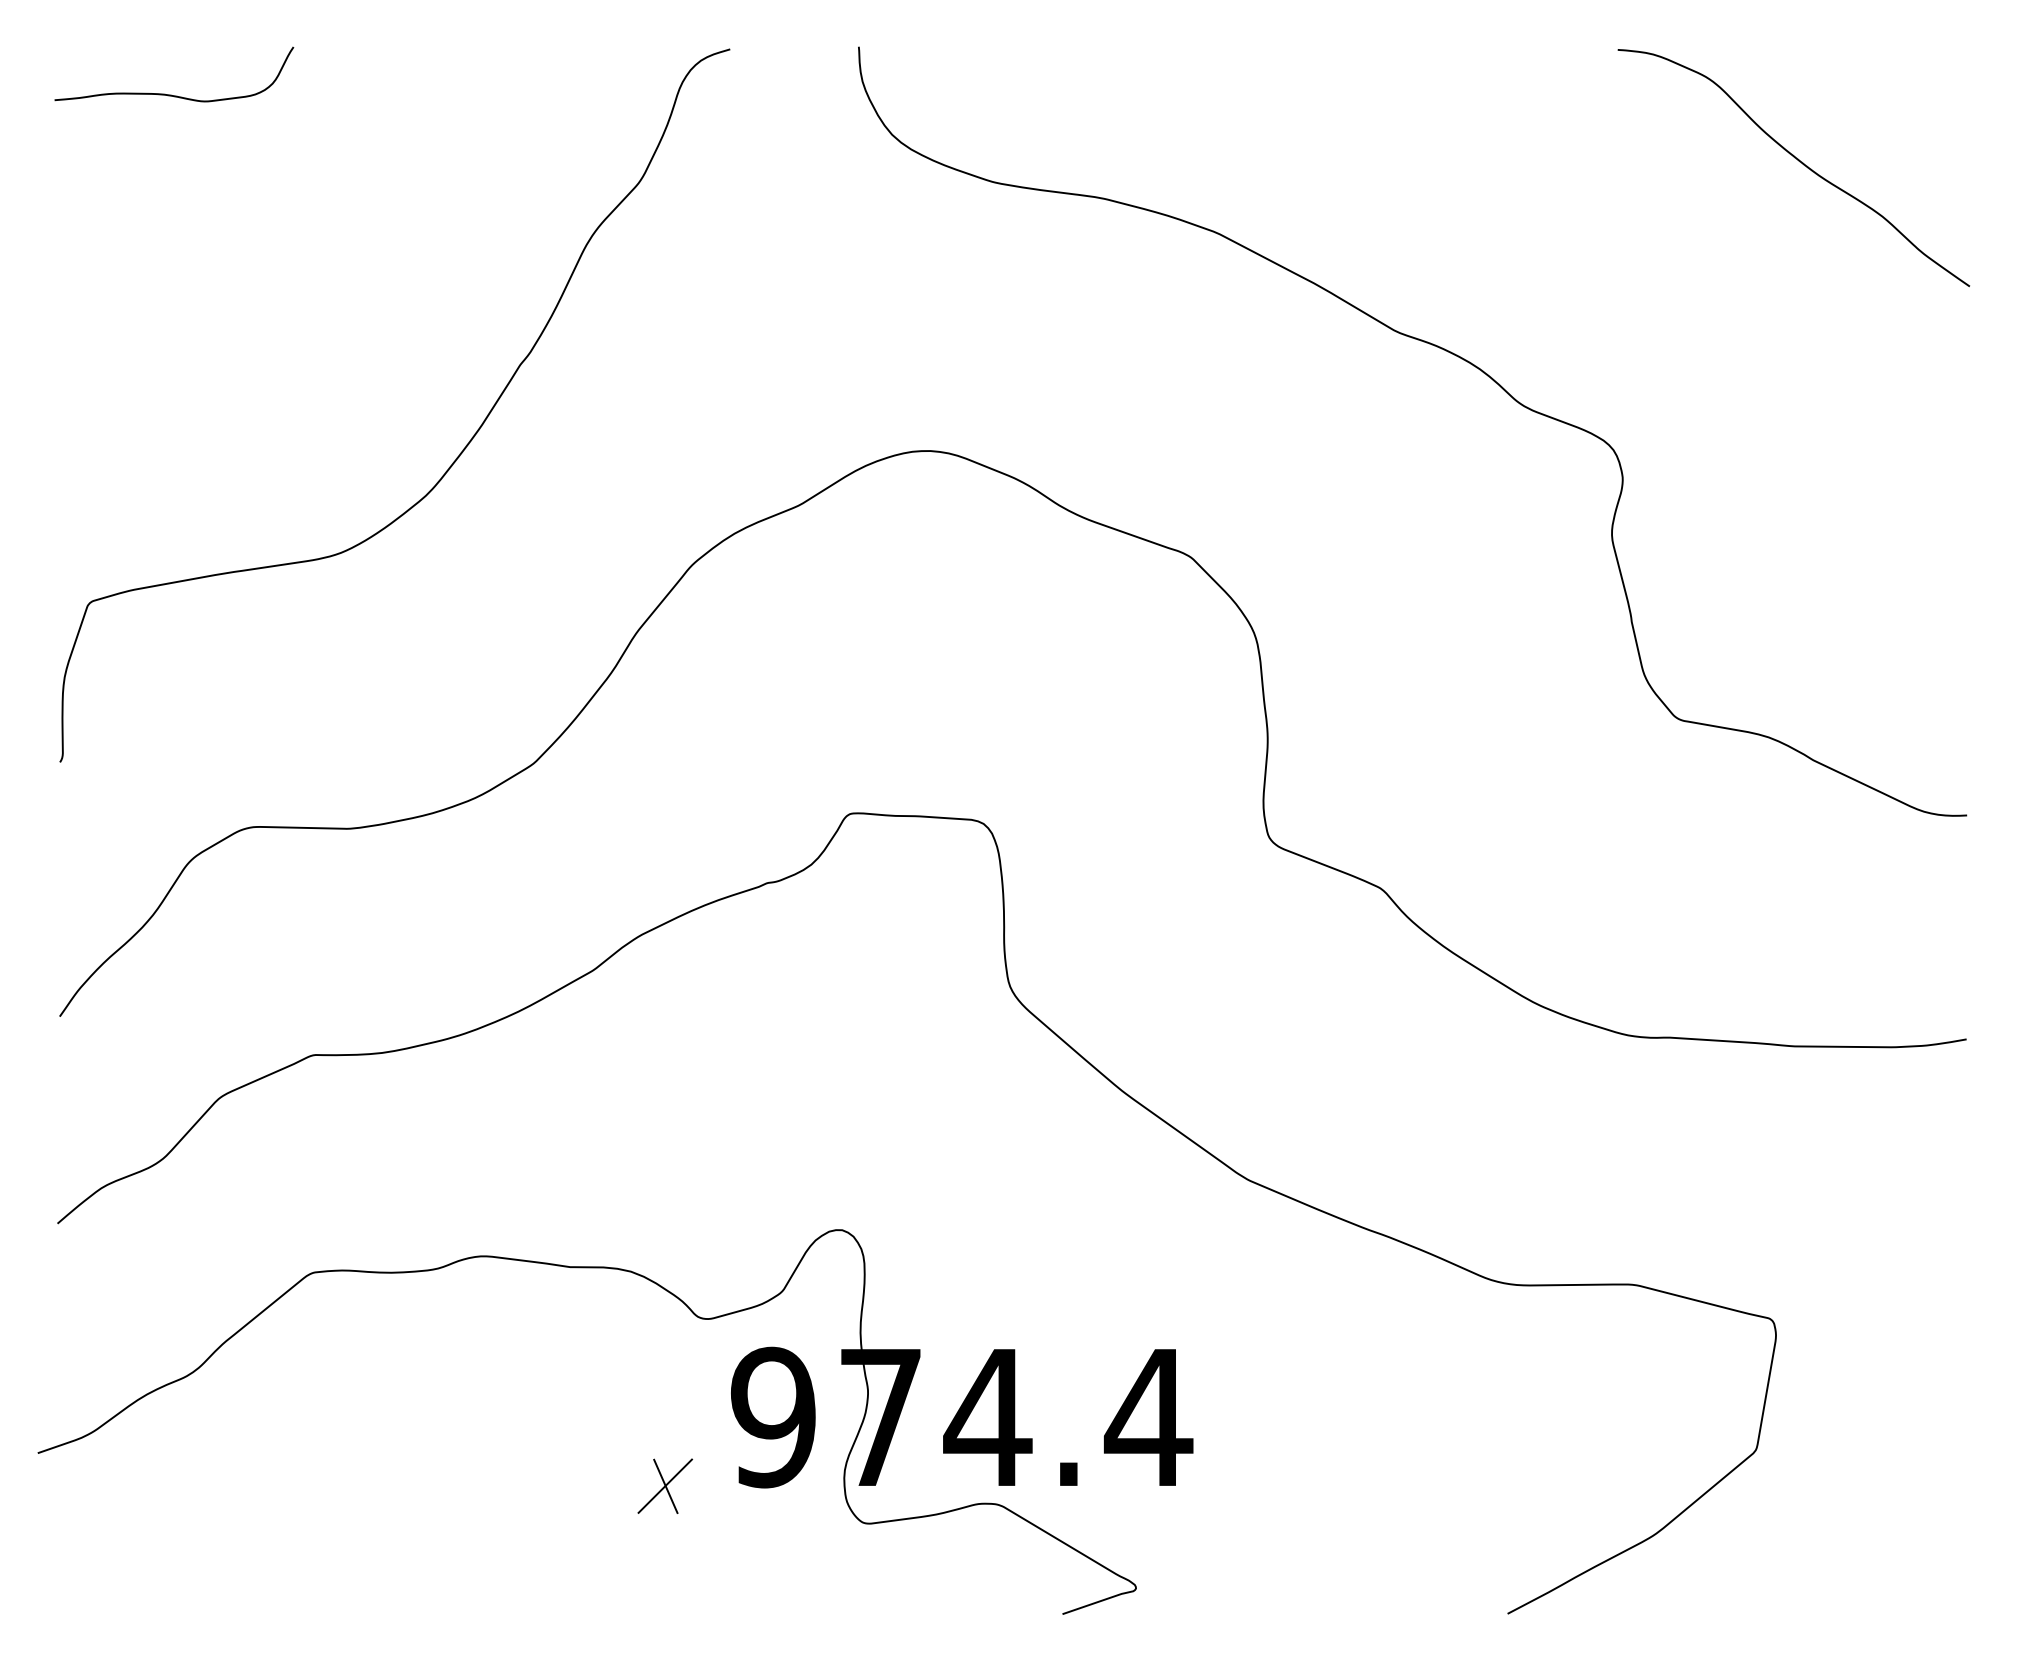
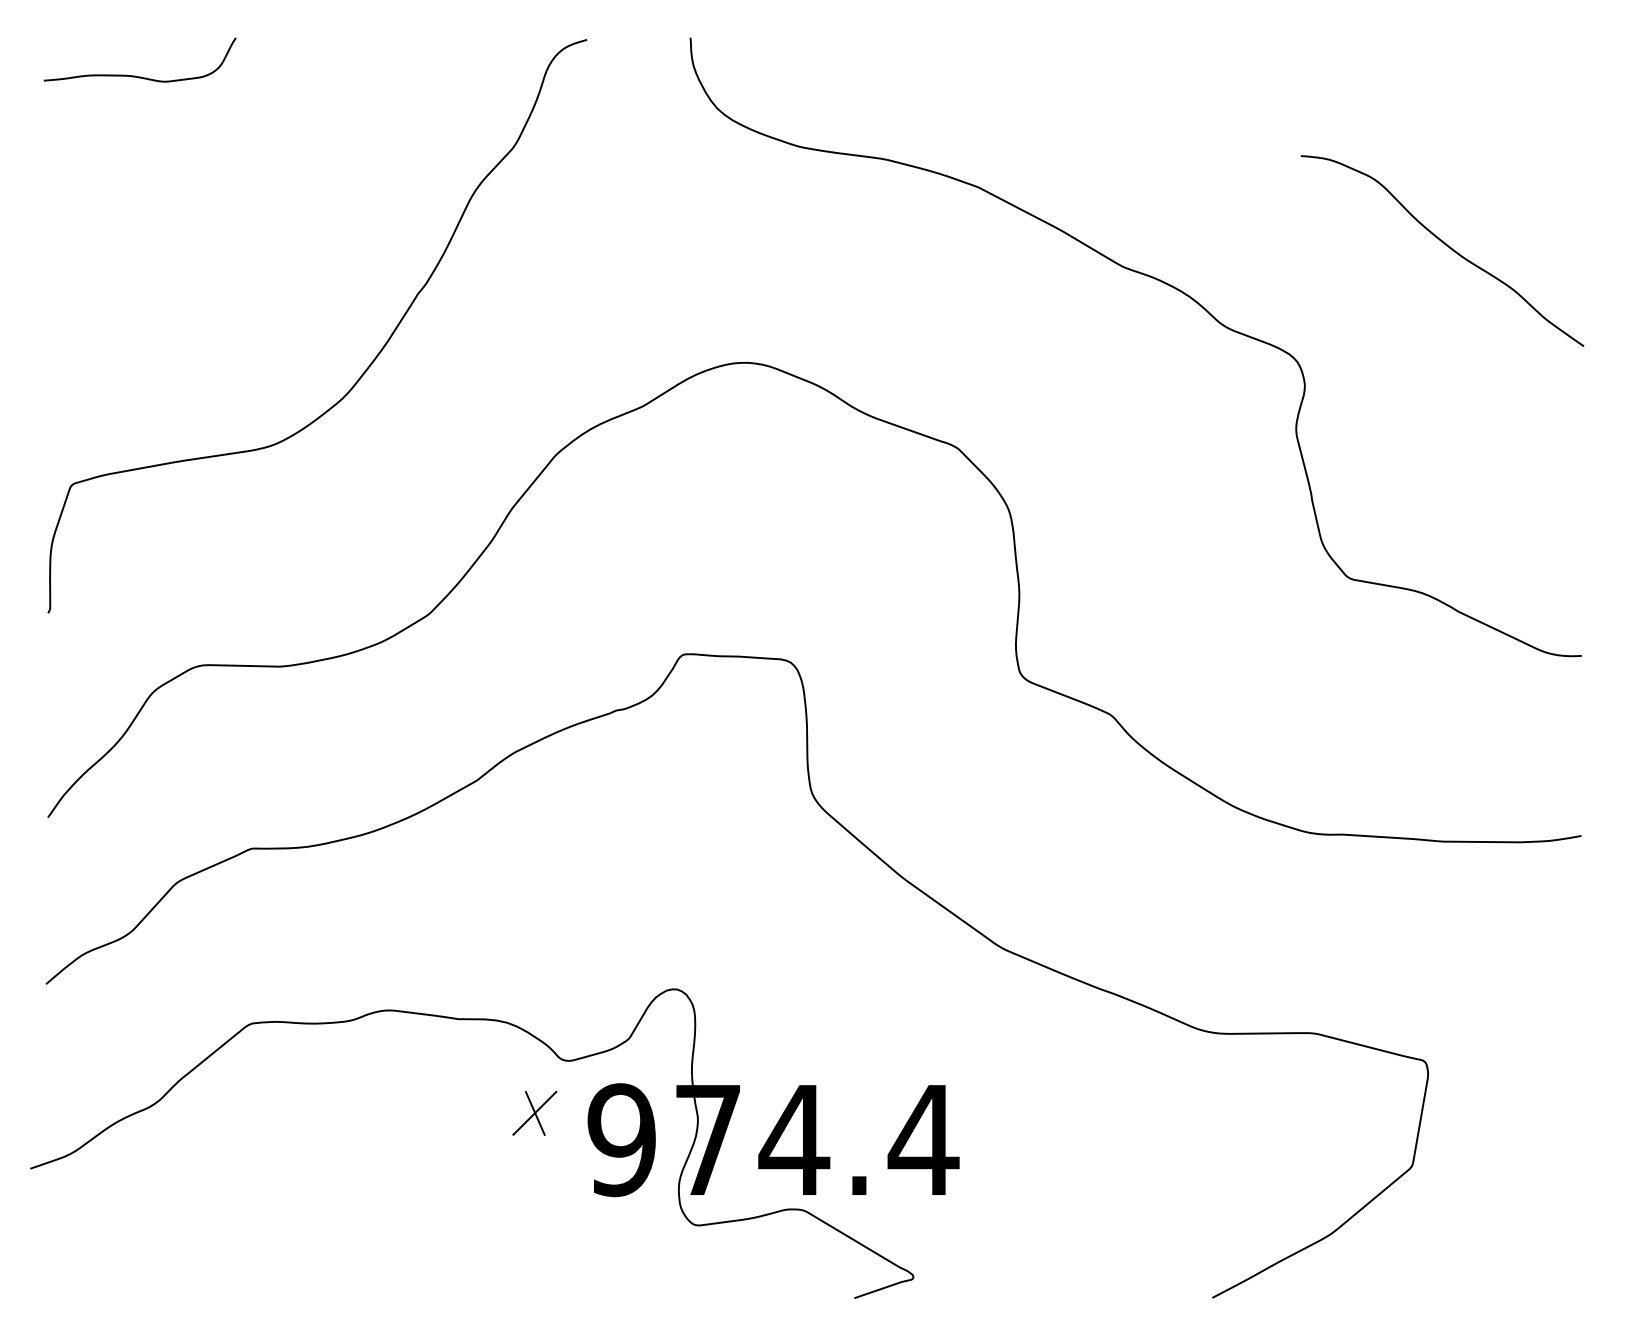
curve: (1799, 162) -> (1447, 246), moved
part: (665, 1485) -> (535, 1112), moved

